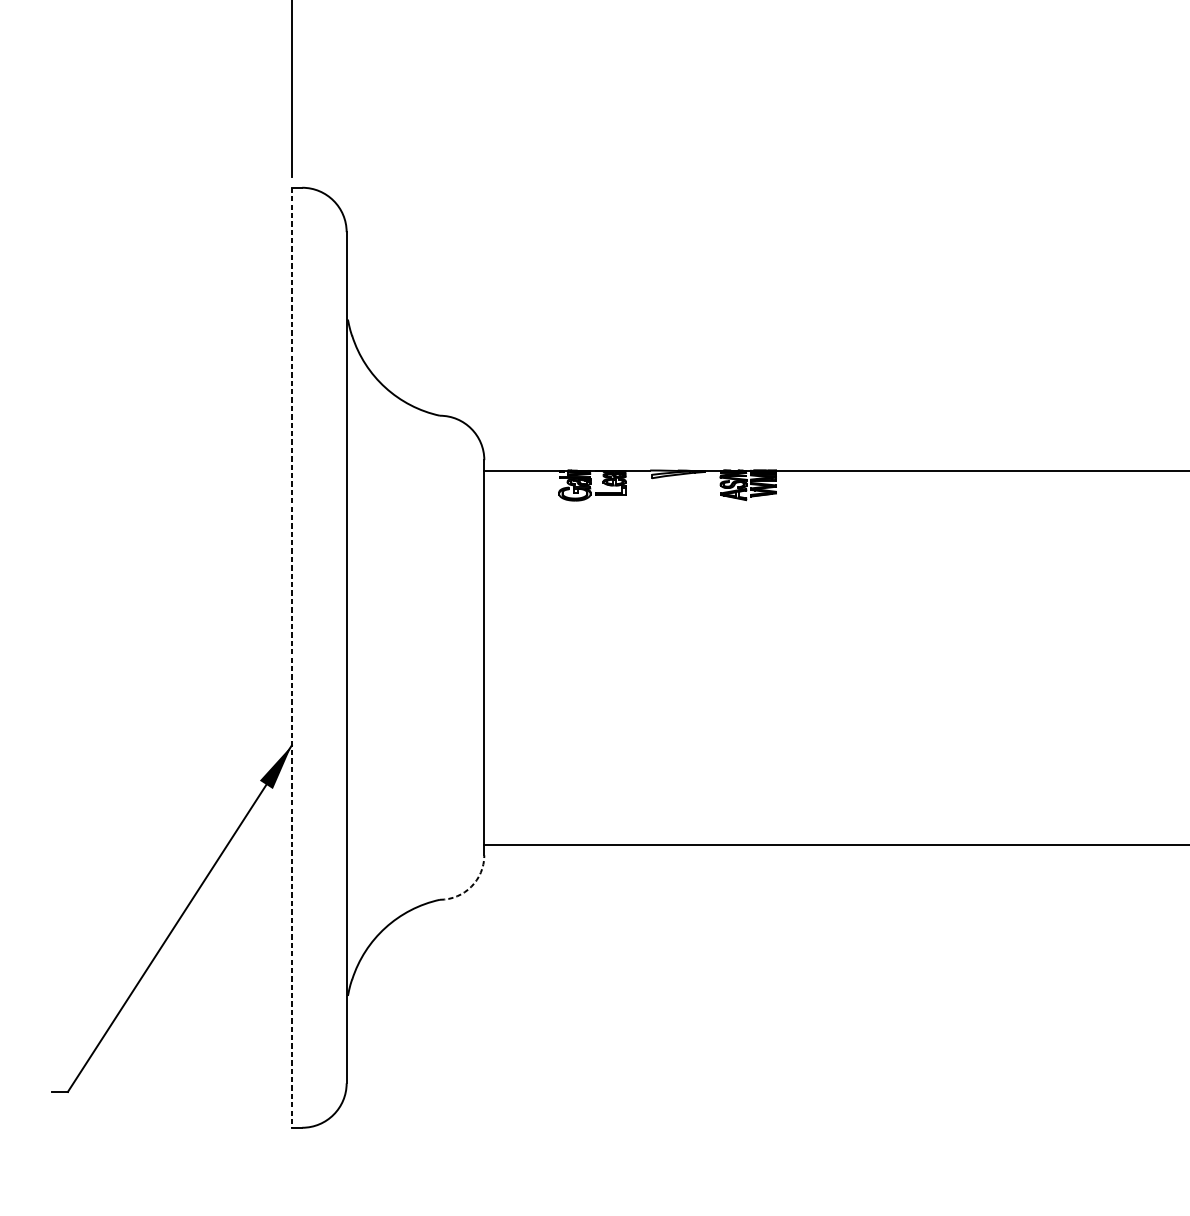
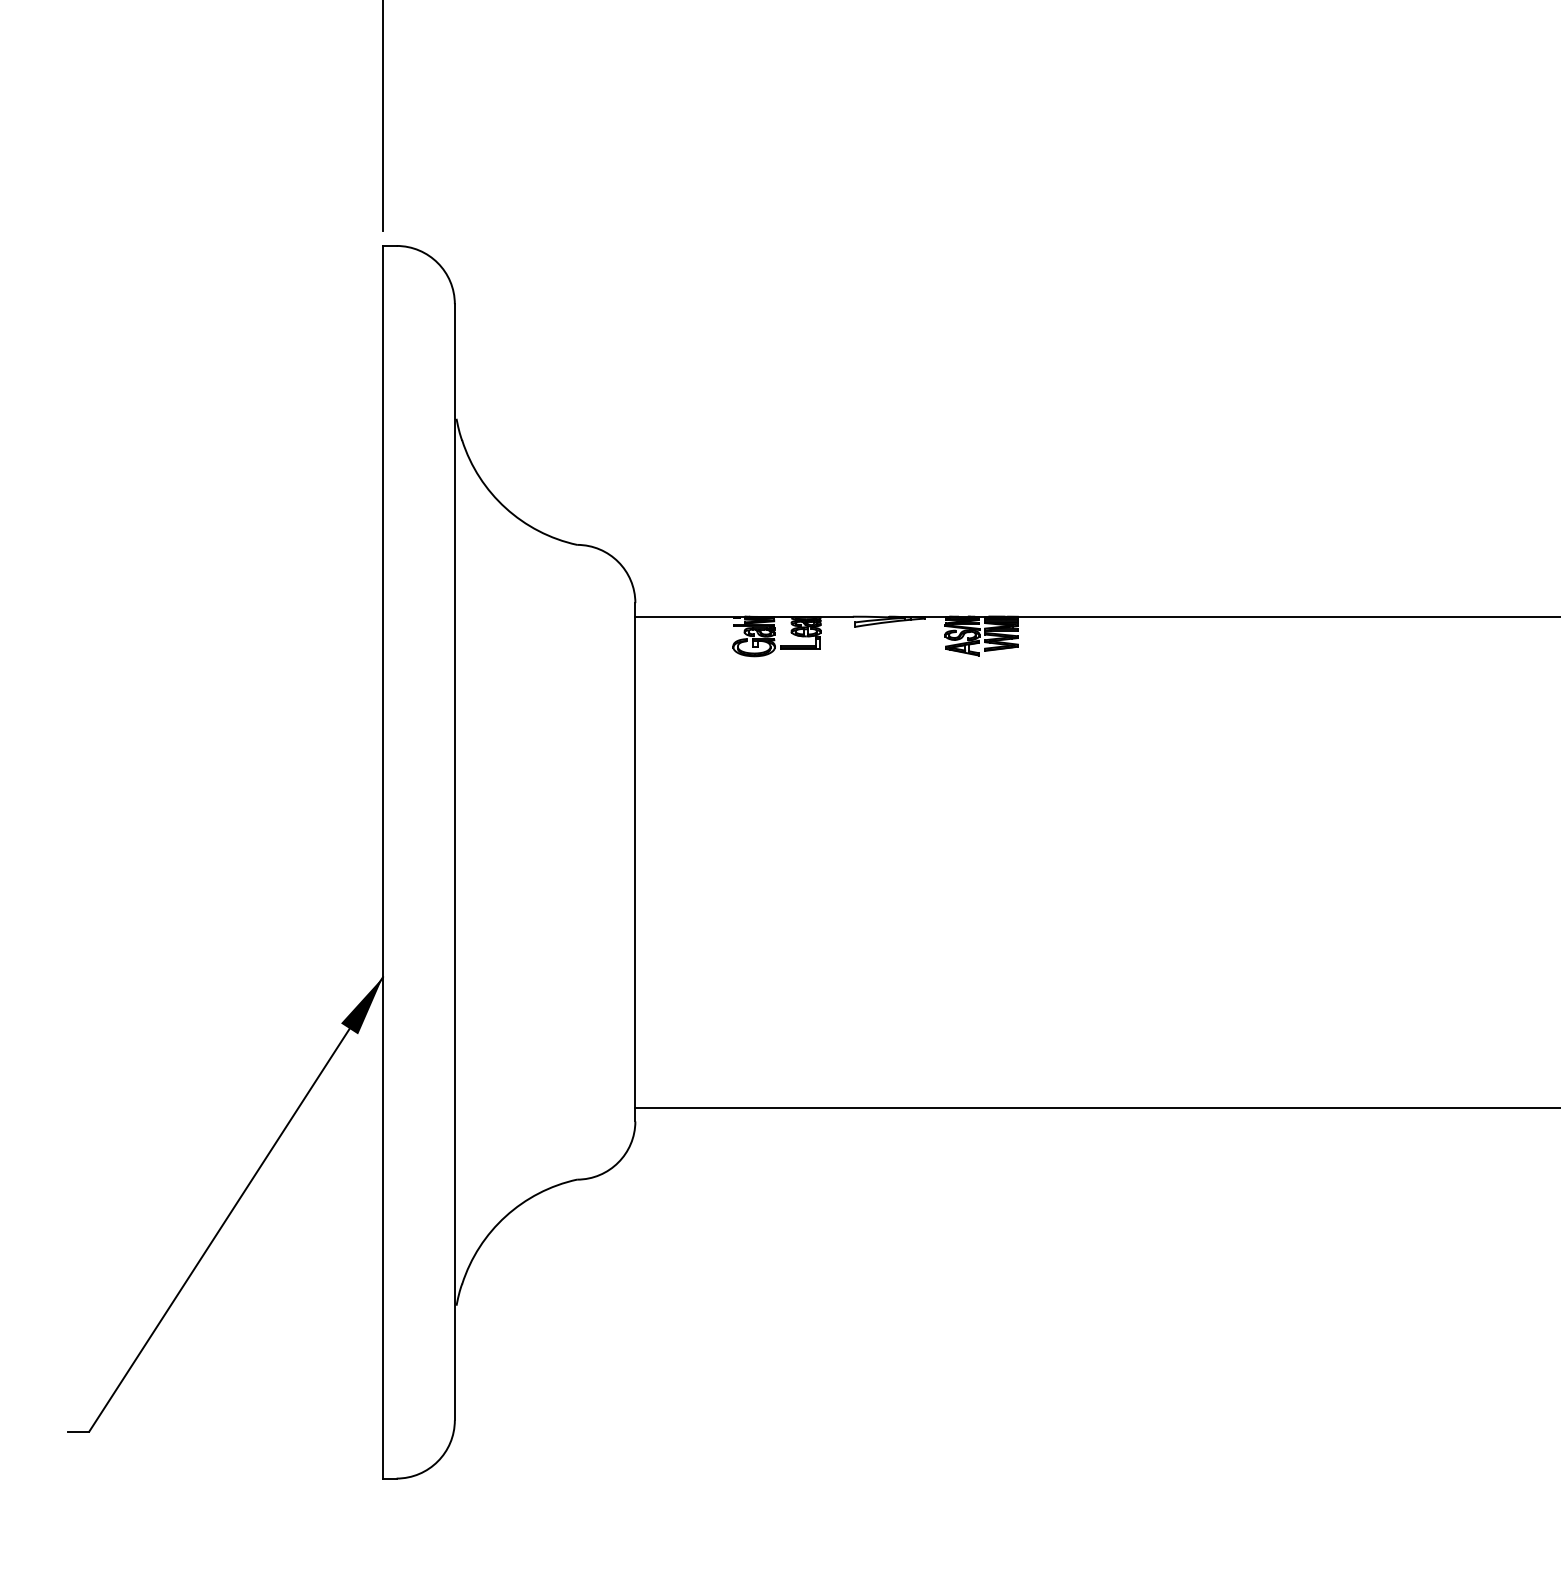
line: (292, 657) -> (383, 862), dashed -> solid
arc: (471, 886) -> (618, 1162), dashed -> solid

